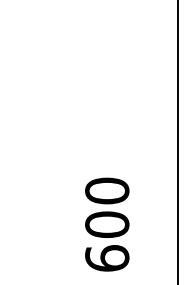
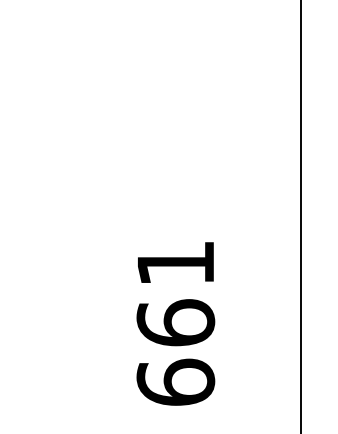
text: (107, 207) -> (176, 292), 600 -> 661

